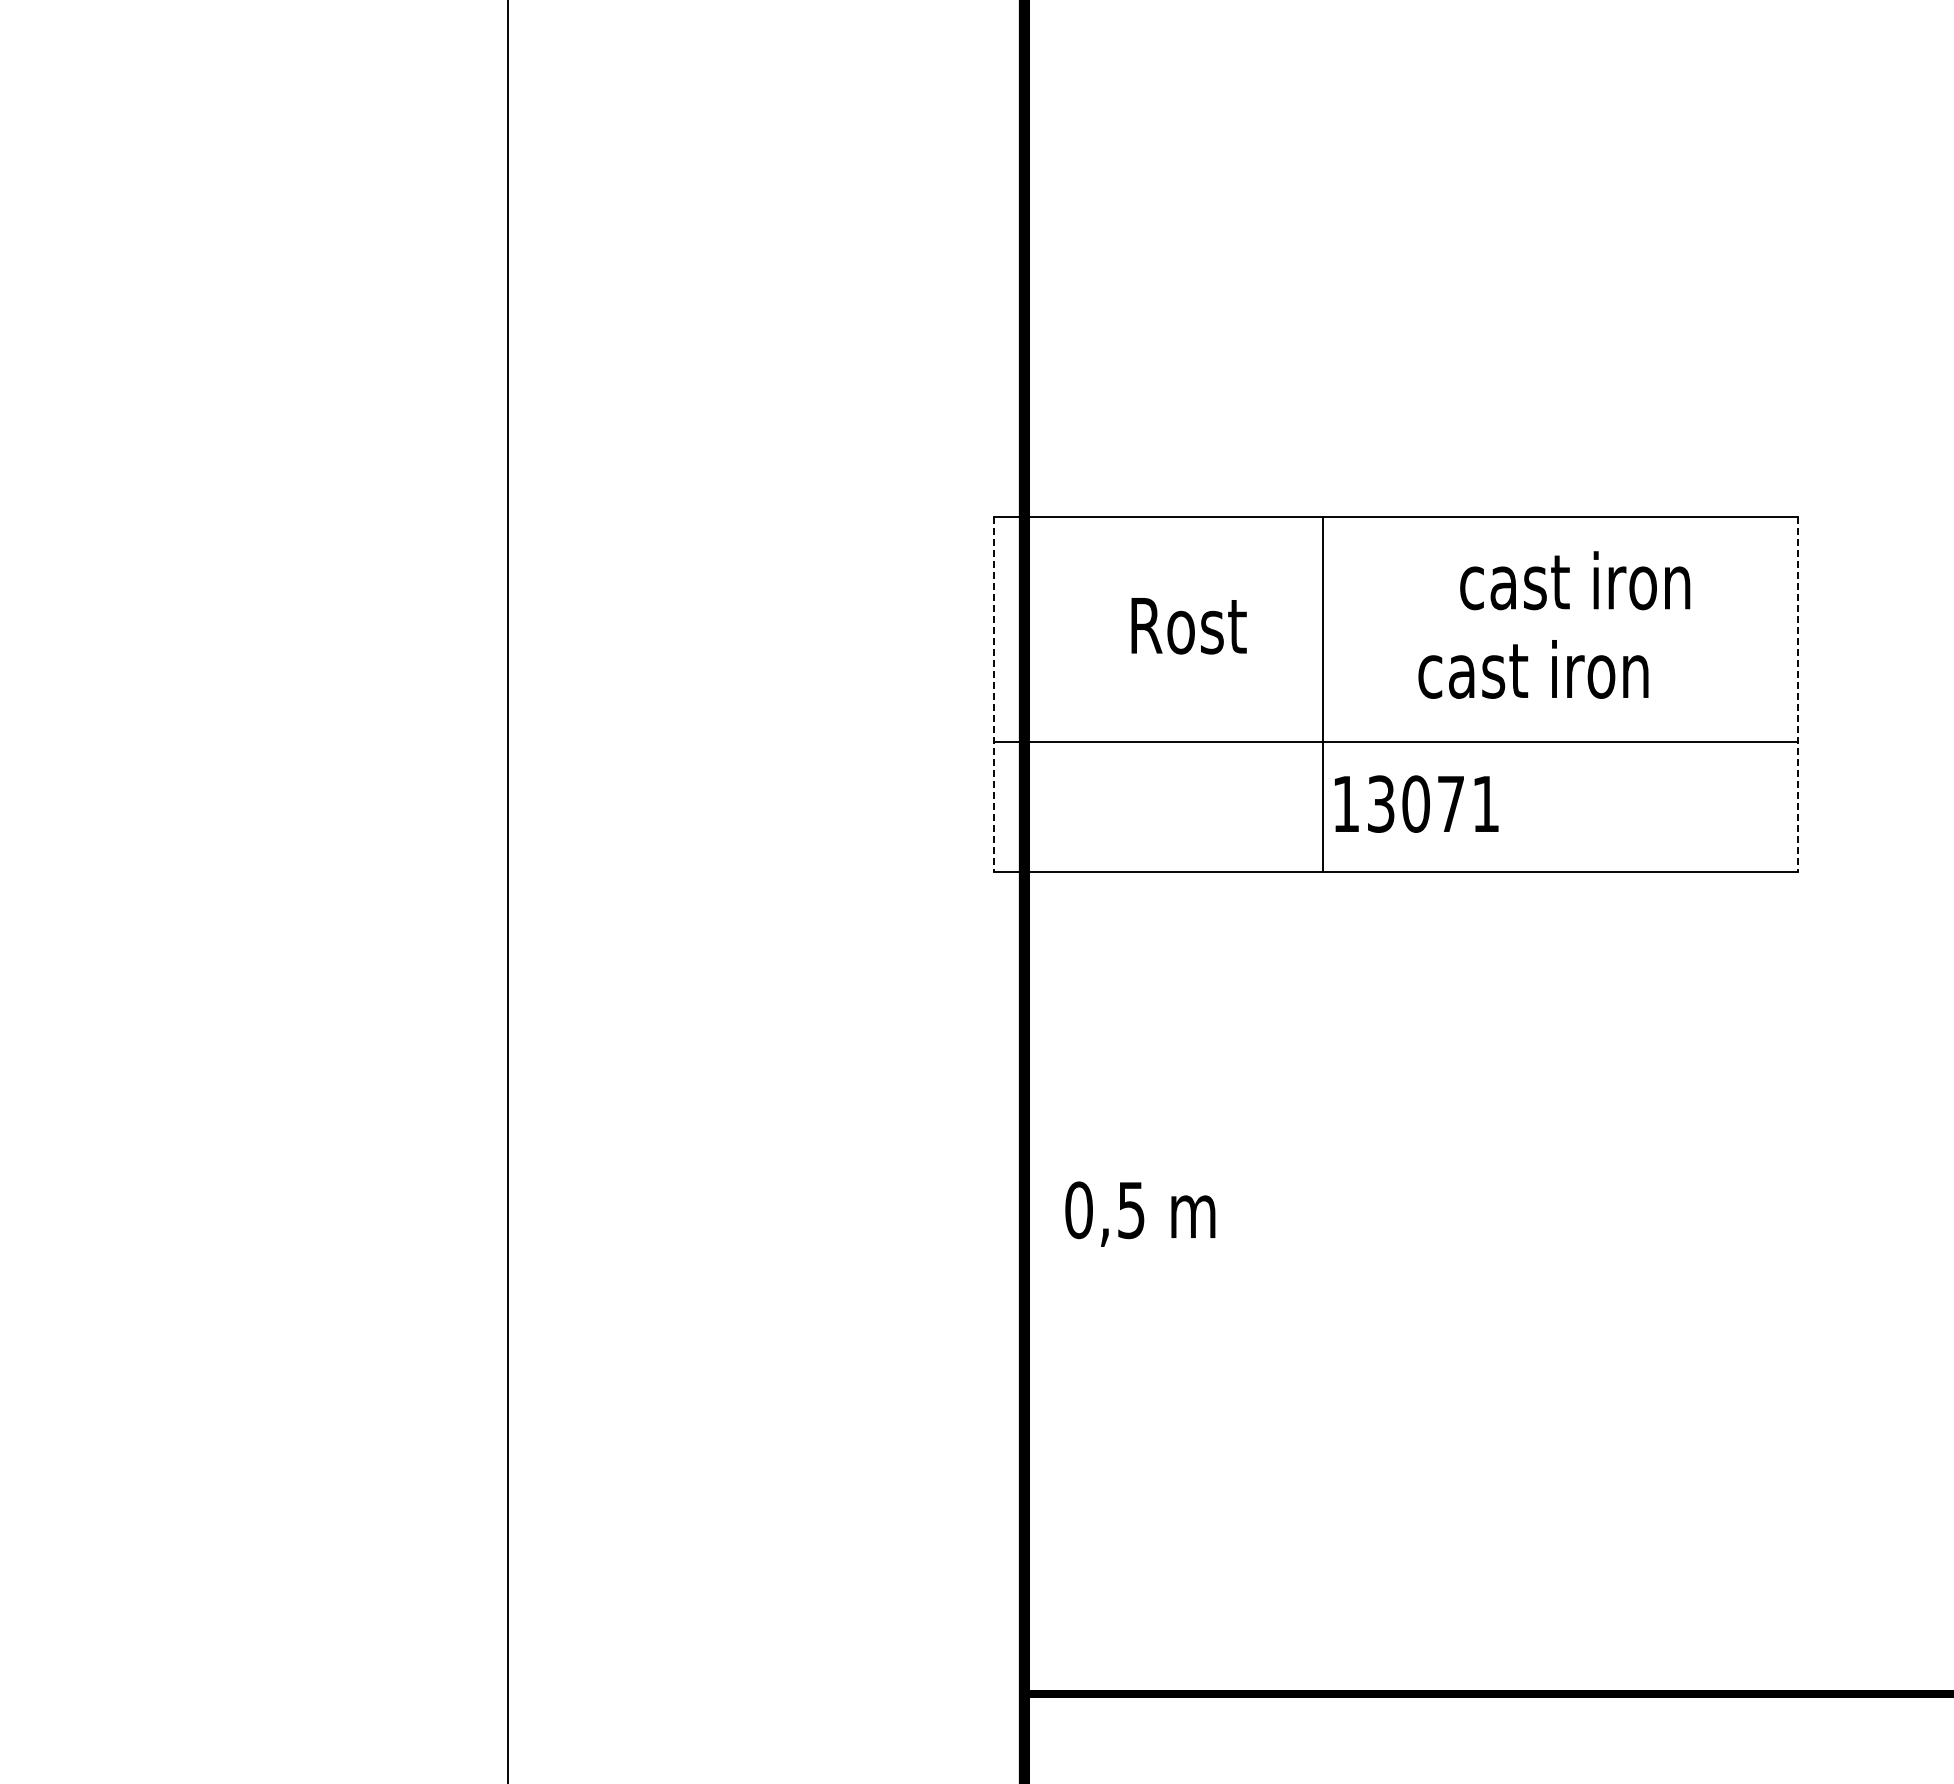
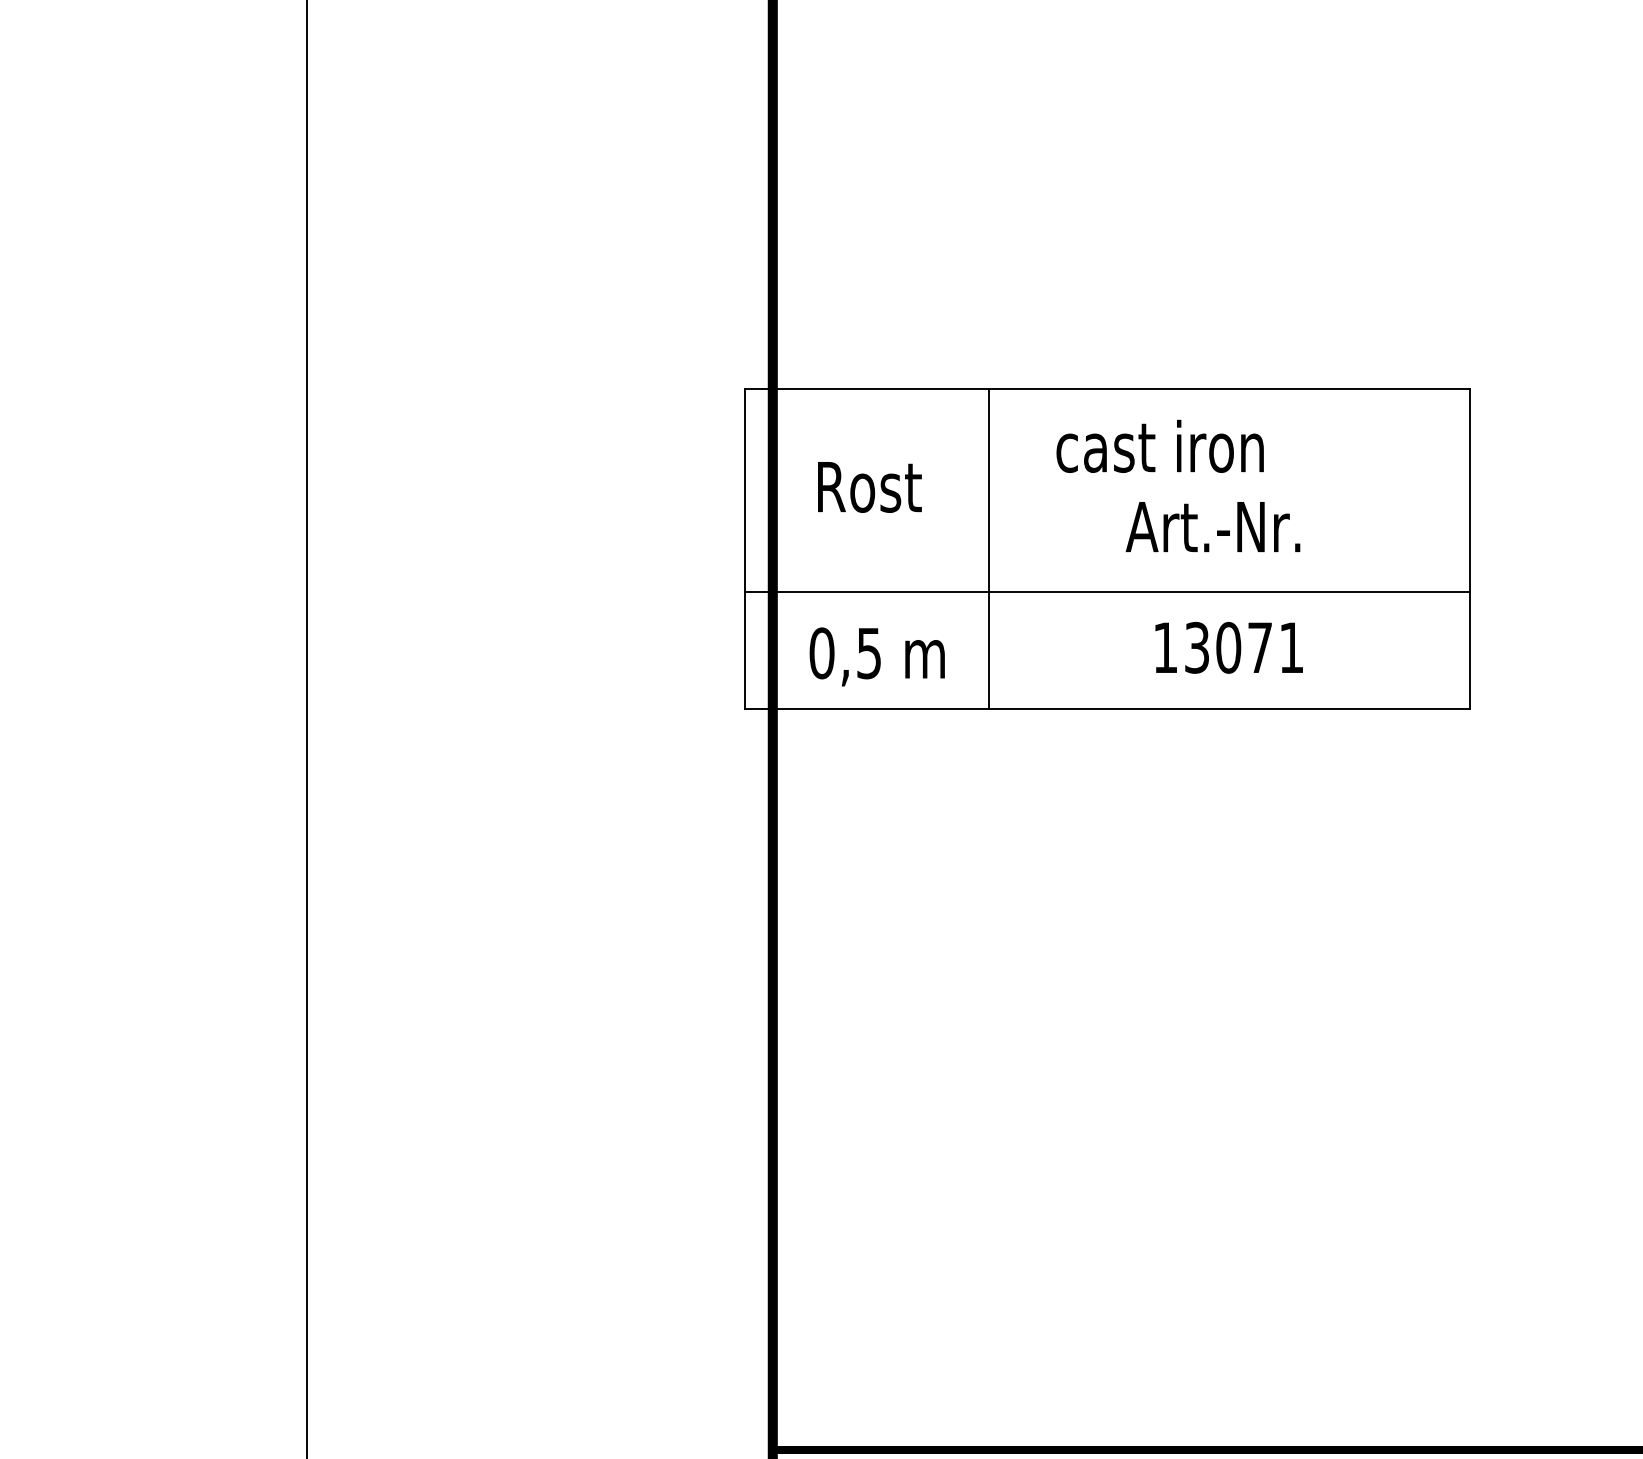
text: (1575, 580) -> (1160, 446), moved
text: (1188, 626) -> (869, 487), moved
text: (1532, 669) -> (1230, 526), cast iron -> Art.-Nr.
line: (1322, 694) -> (989, 549), moved
line: (993, 695) -> (744, 549), dashed -> solid
line: (1797, 695) -> (1469, 549), dashed -> solid
text: (1416, 803) -> (1229, 647), moved
text: (1140, 1213) -> (877, 656), moved

